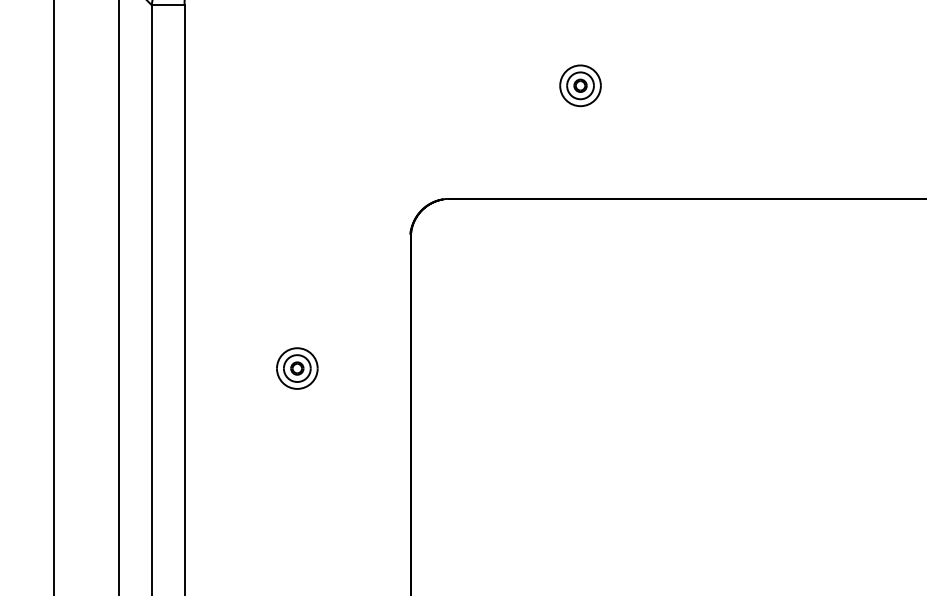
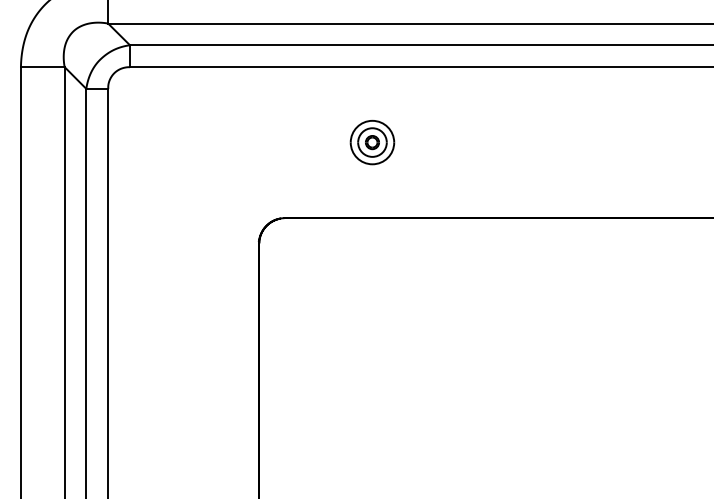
part: (580, 85) -> (372, 142), size x1.6
part: (297, 367) -> (183, 330), removed

